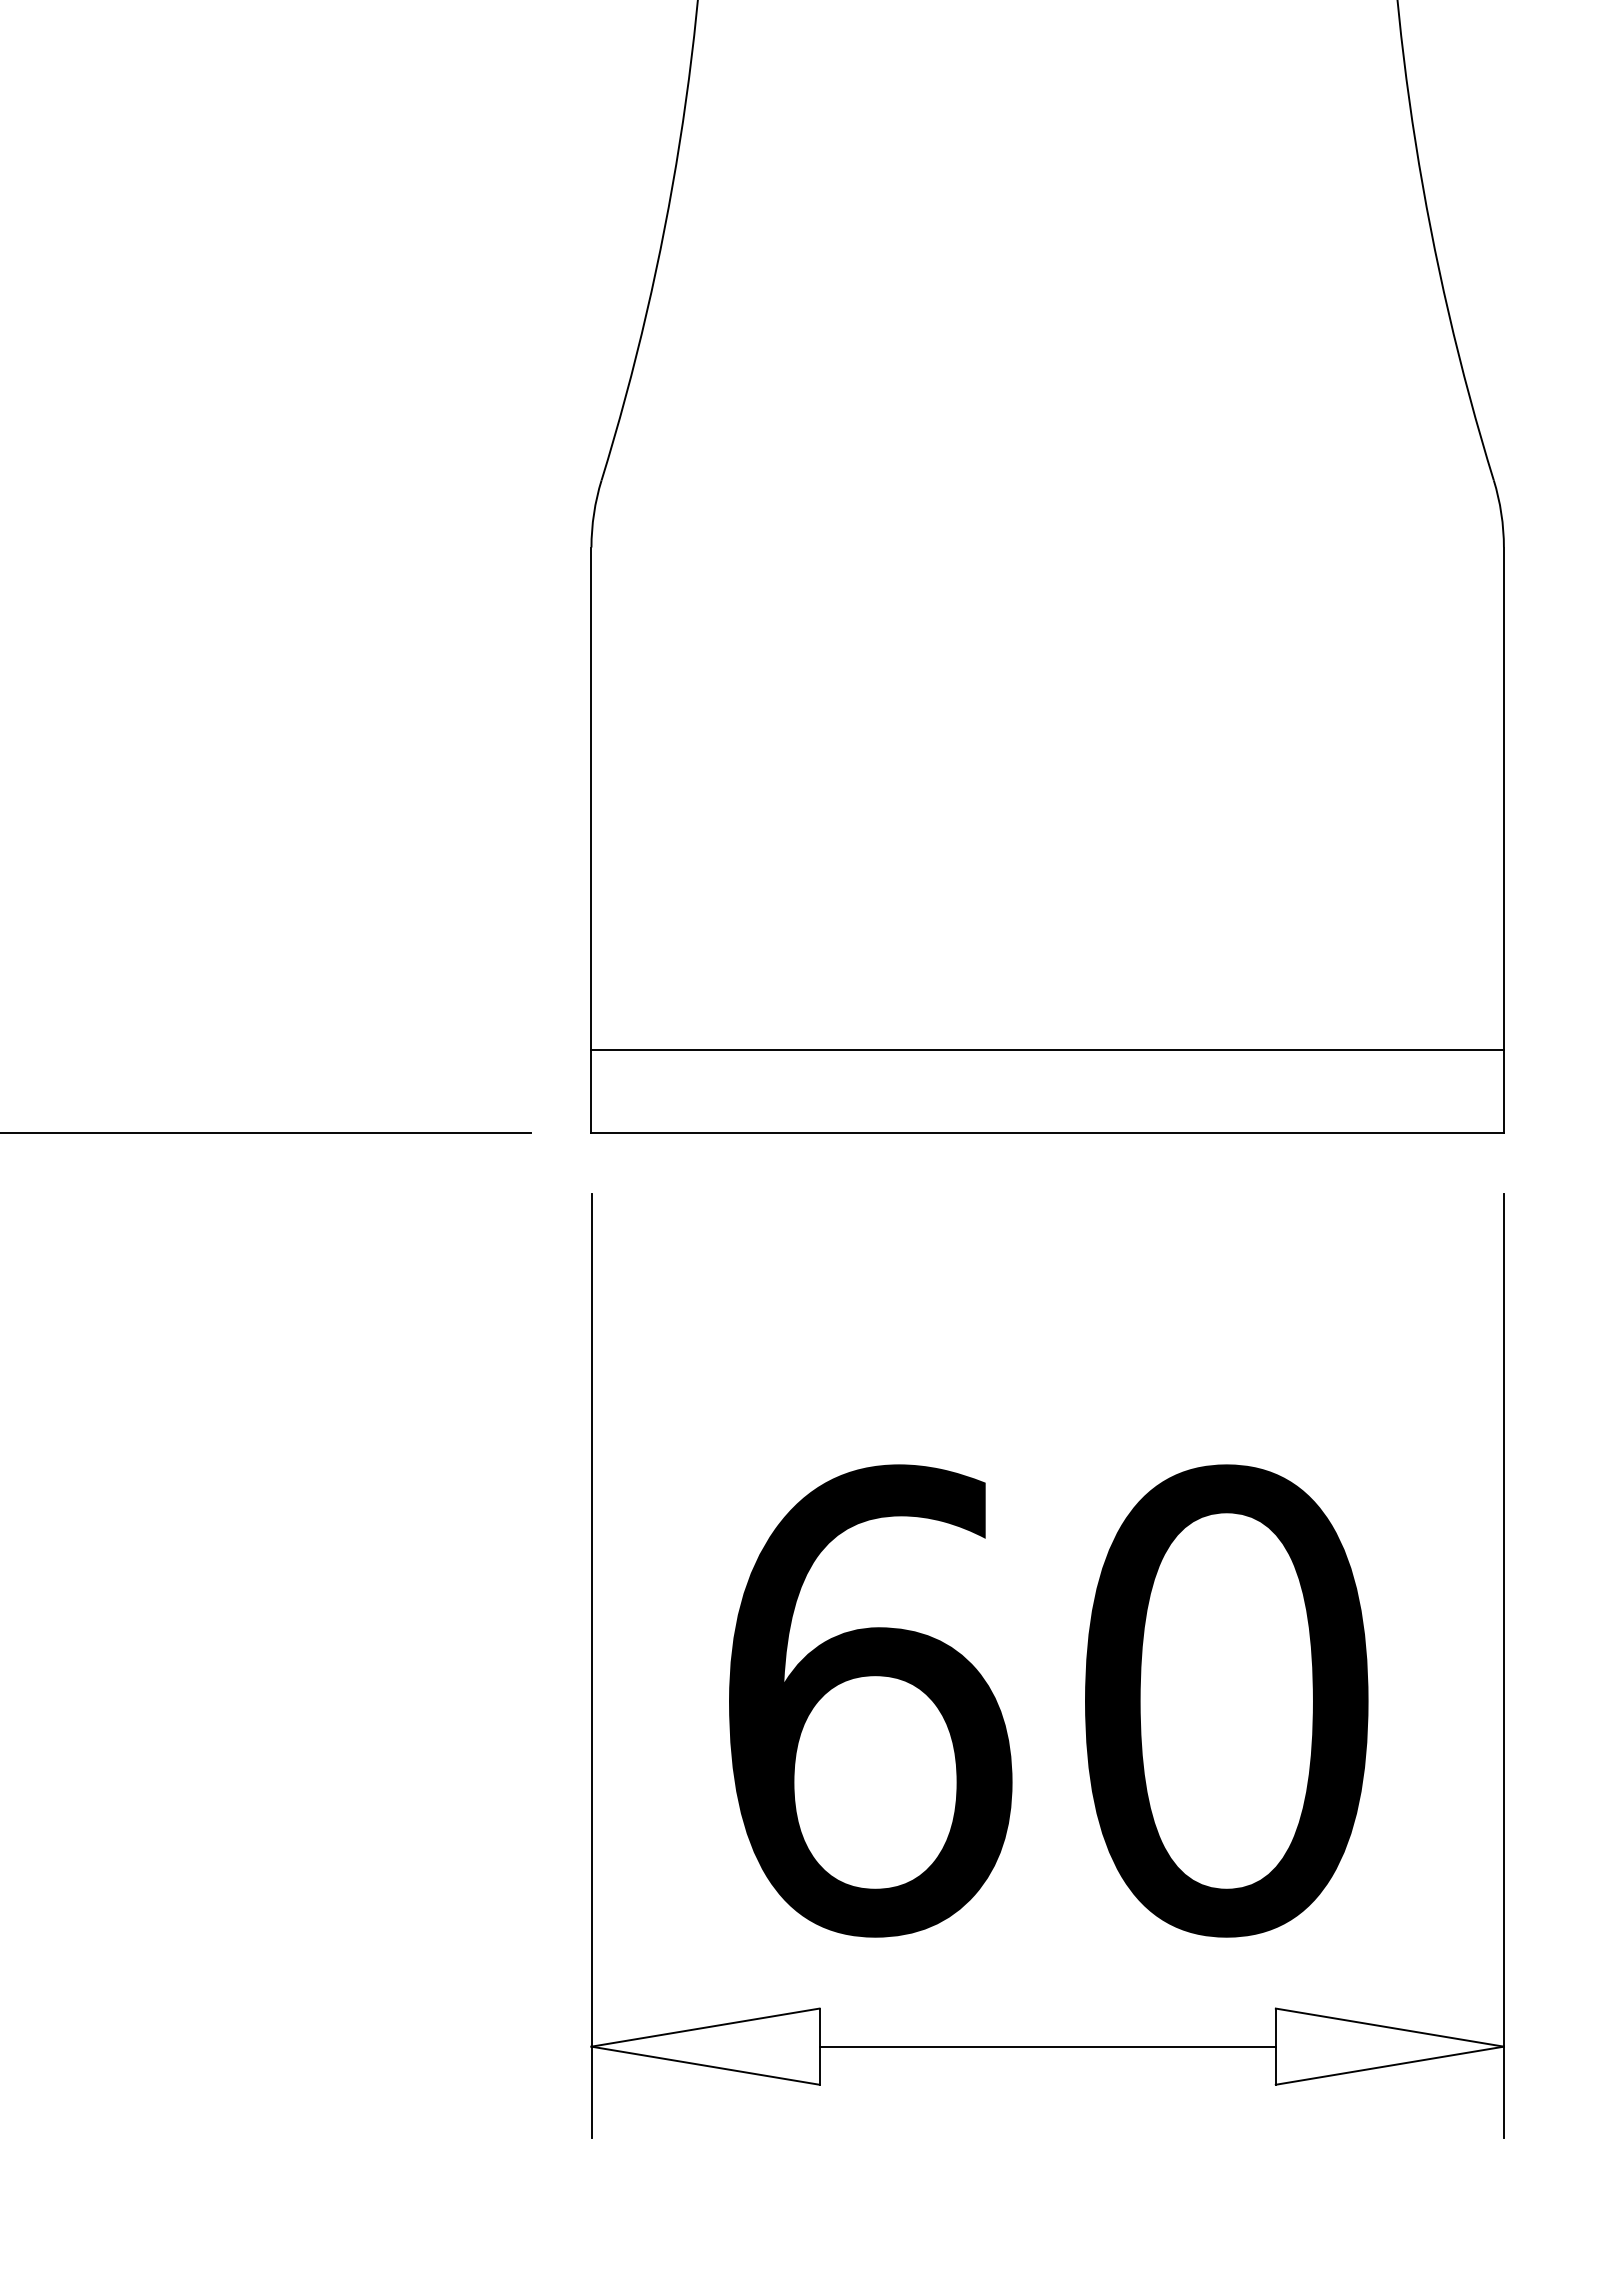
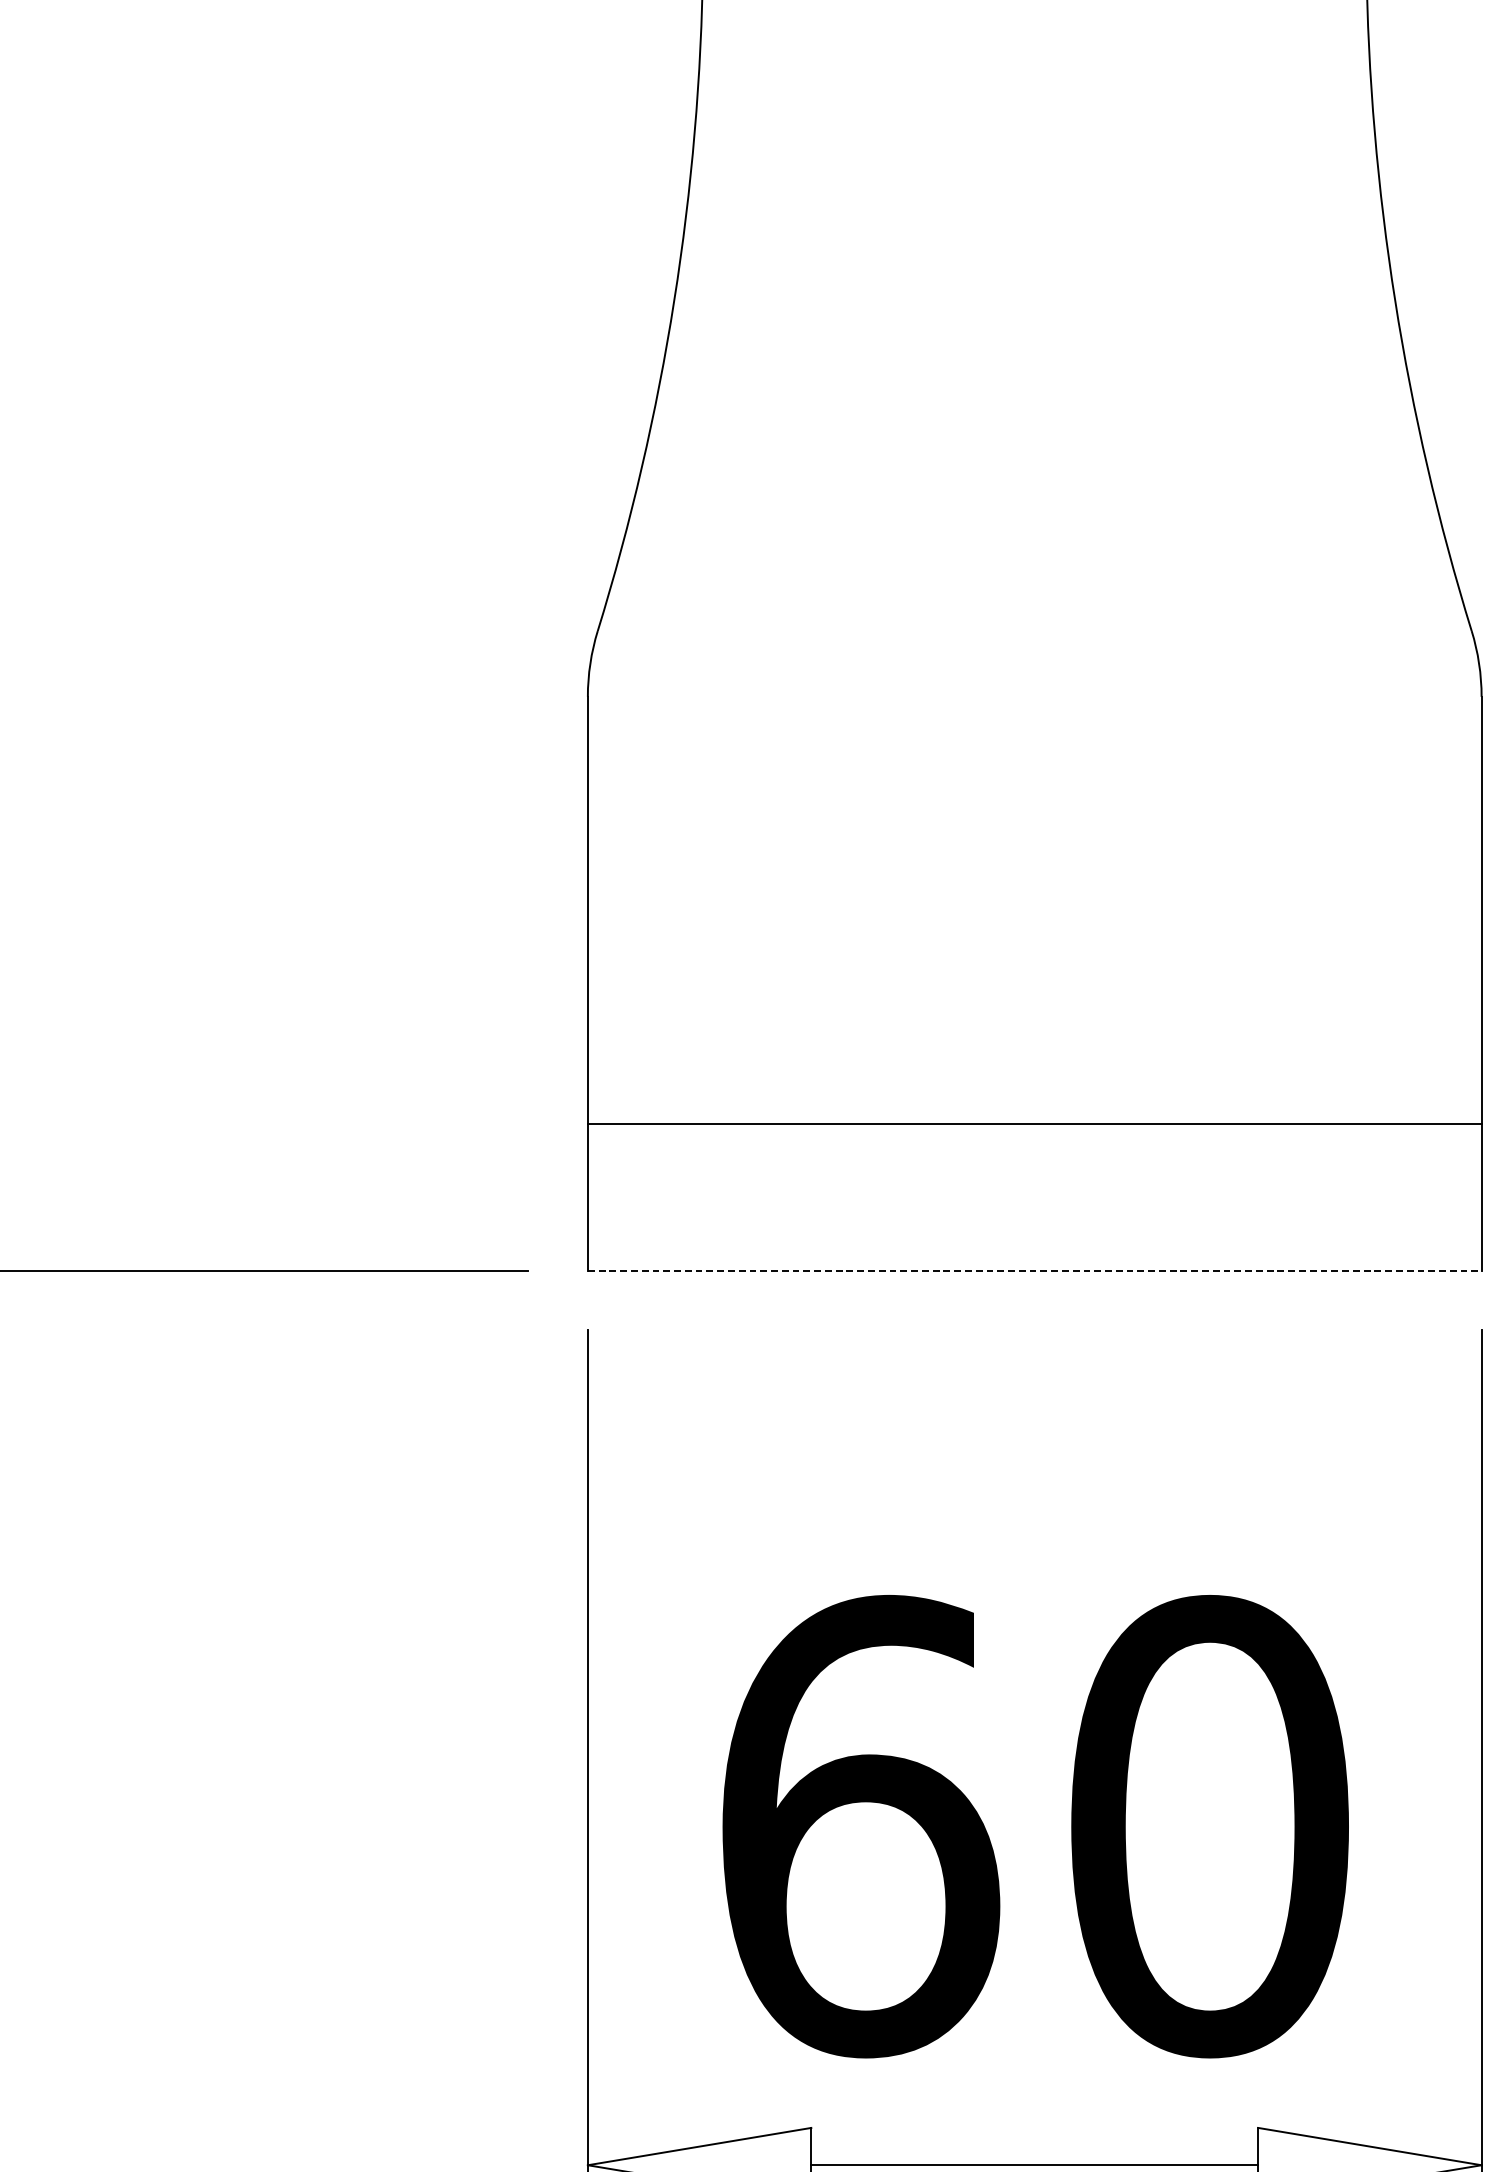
line: (1047, 1049) -> (1034, 1123), moved
line: (1048, 1133) -> (1035, 1270), solid -> dashed

